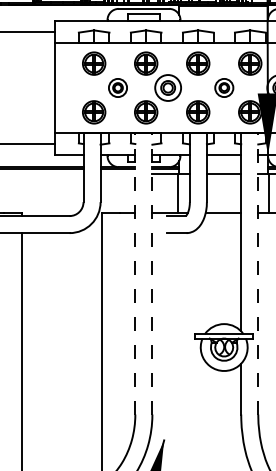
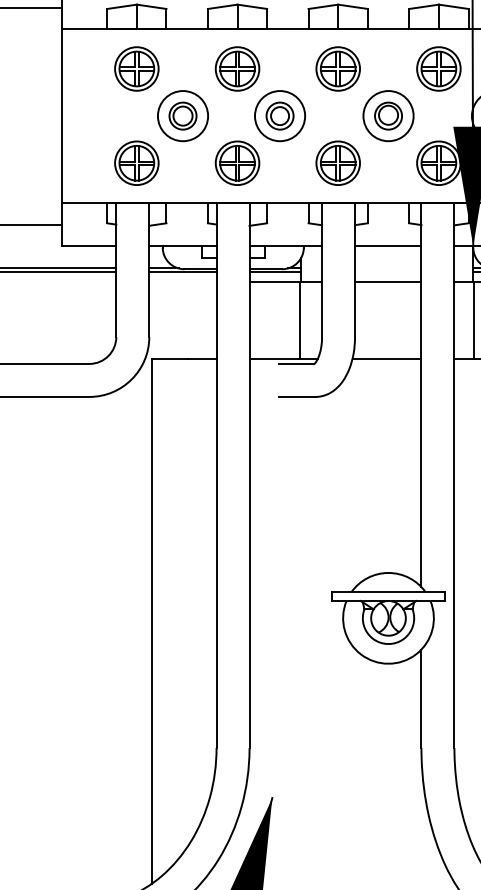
part: (117, 87) -> (182, 115), size x1.43
part: (224, 87) -> (389, 115), size x1.43
line: (135, 273) -> (216, 475), dashed -> solid
line: (152, 273) -> (249, 475), dashed -> solid
line: (258, 273) -> (454, 475), dashed -> solid

